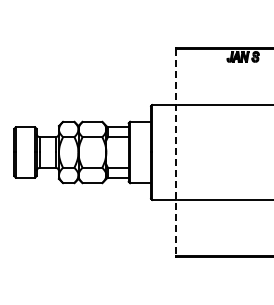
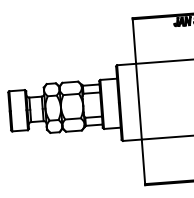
line: (176, 152) -> (139, 101), dashed -> solid

